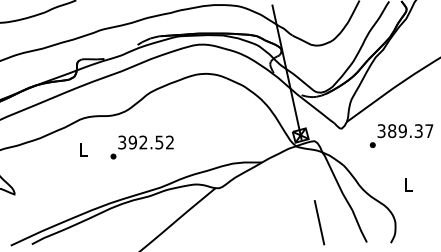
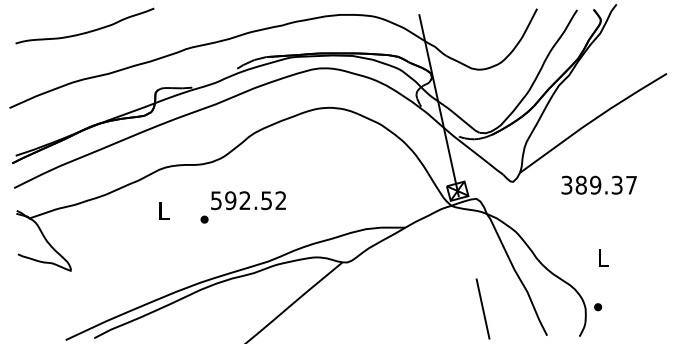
text: (122, 142) -> (216, 200), 392.52 -> 592.52
part: (373, 145) -> (598, 307), moved

